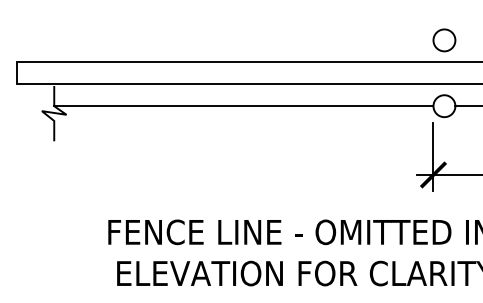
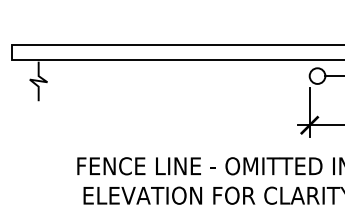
circle: (444, 40) -> (317, 29), removed
line: (243, 106) -> (173, 76), removed

